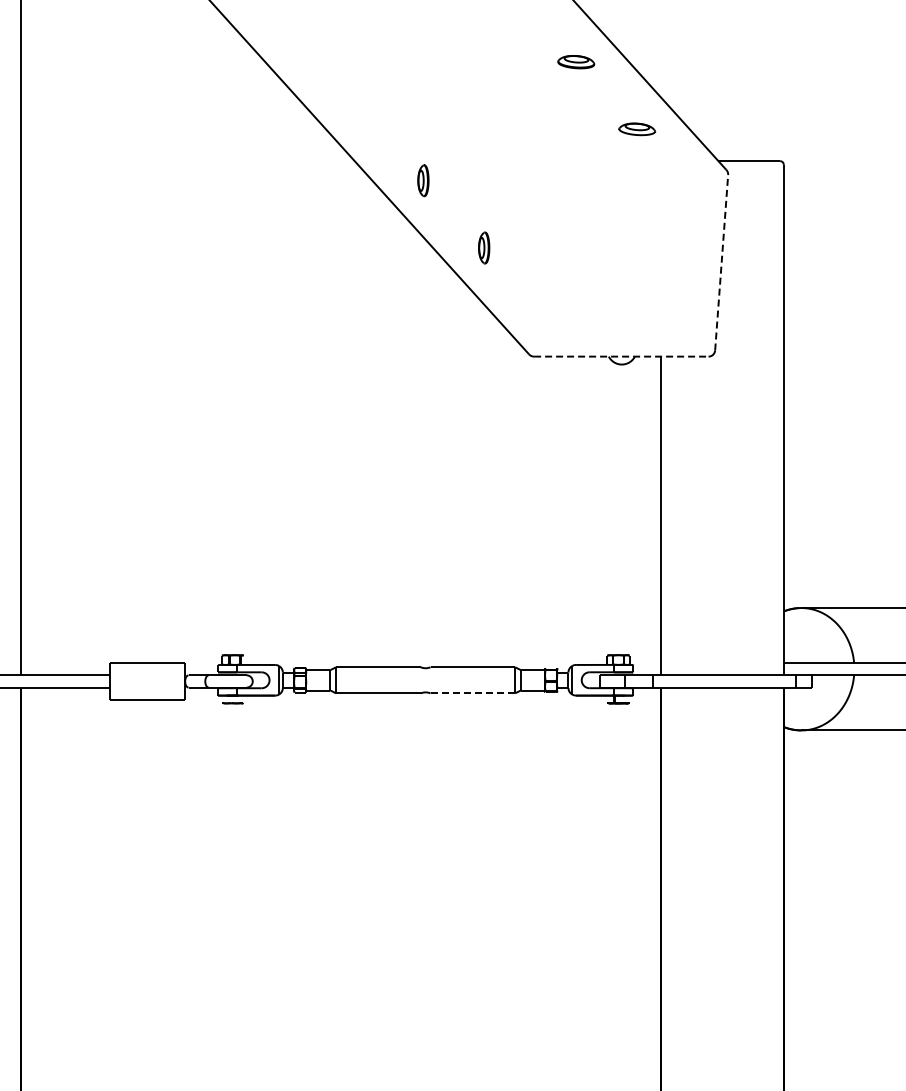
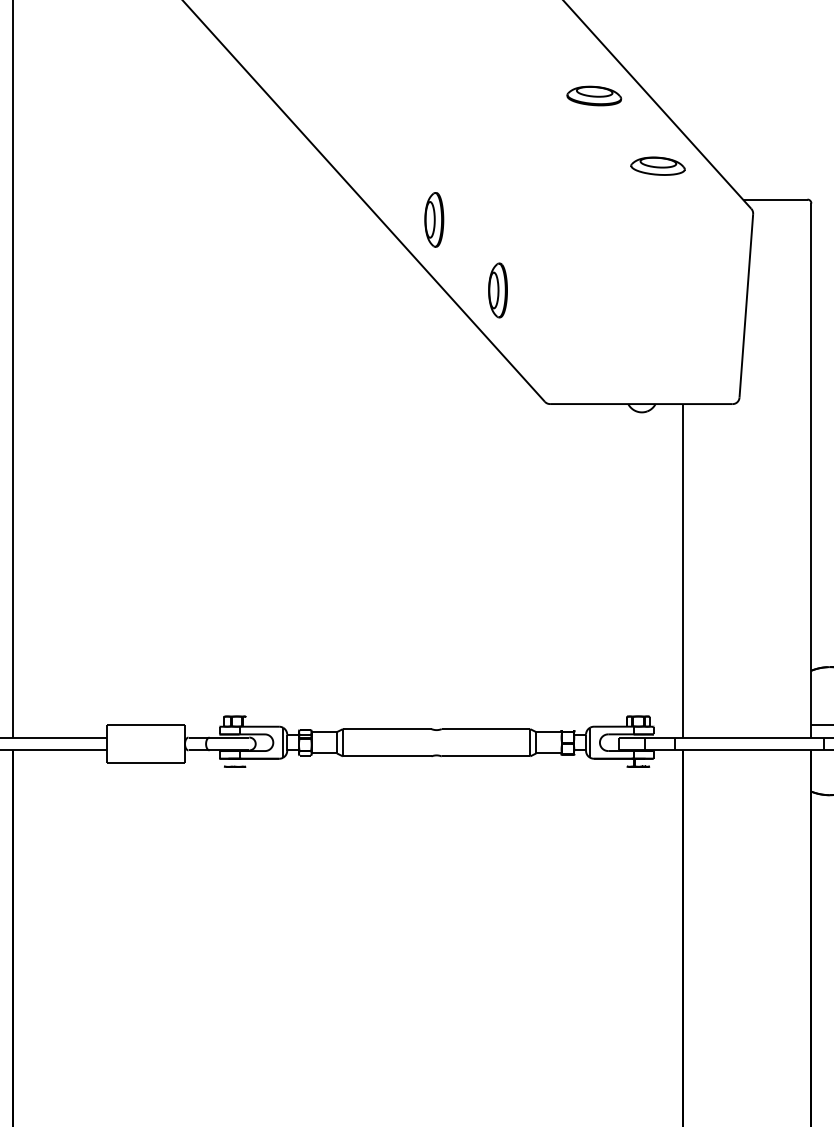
part: (575, 61) -> (593, 95), size x1.43
part: (636, 129) -> (657, 166), size x1.43
part: (423, 180) -> (434, 219), size x1.67
part: (483, 247) -> (497, 289), size x1.67
line: (721, 262) -> (746, 305), dashed -> solid
line: (621, 356) -> (641, 403), dashed -> solid
line: (473, 693) -> (486, 756), dashed -> solid

